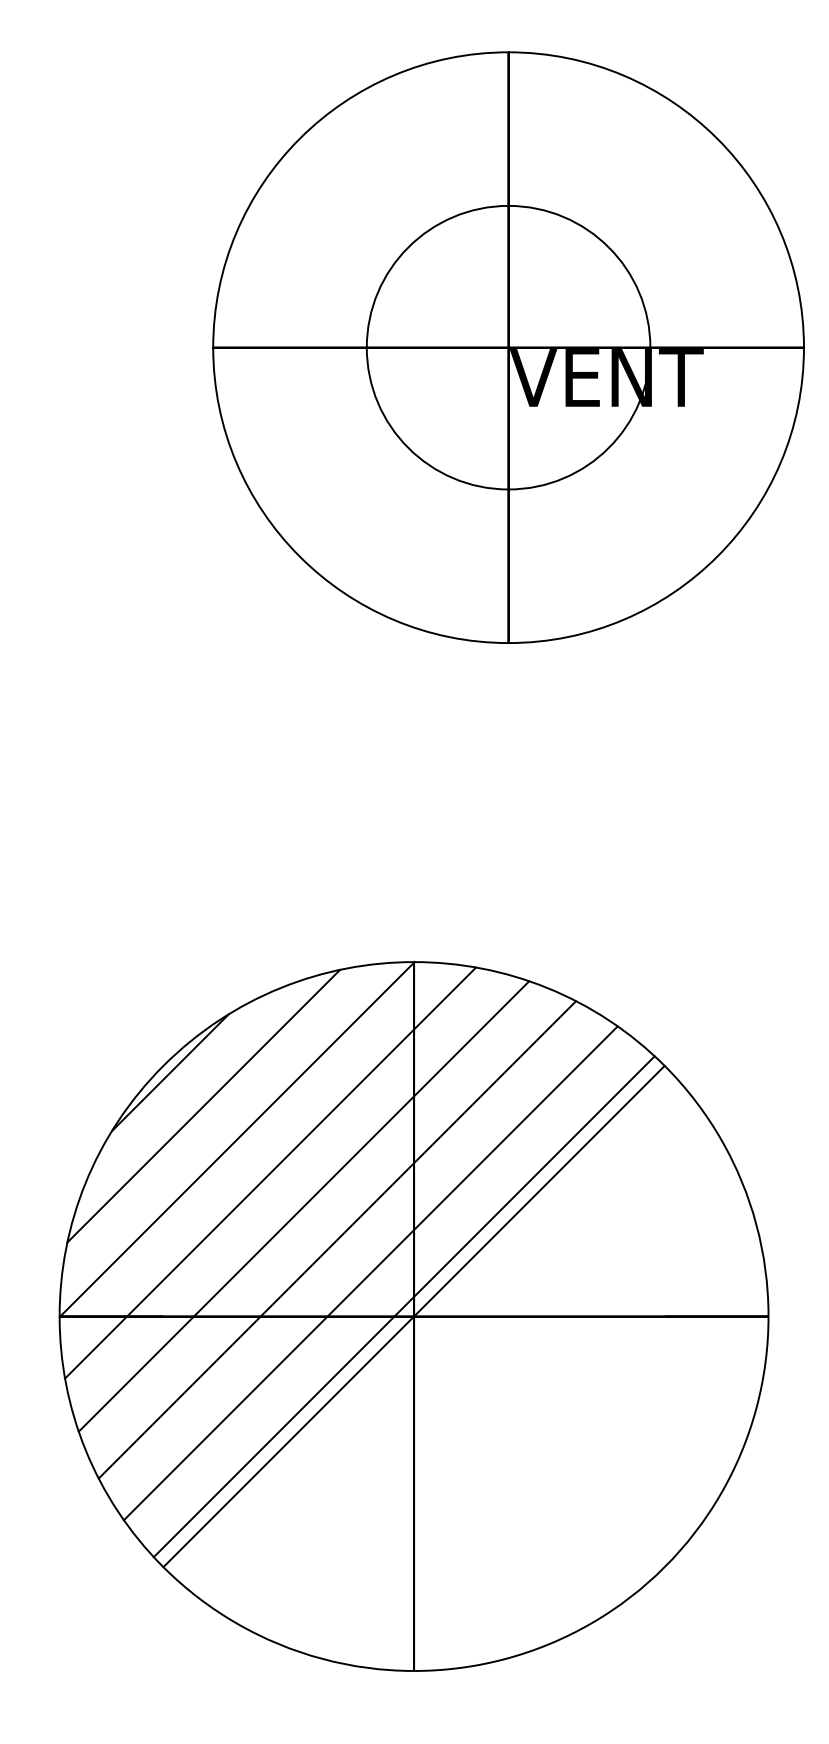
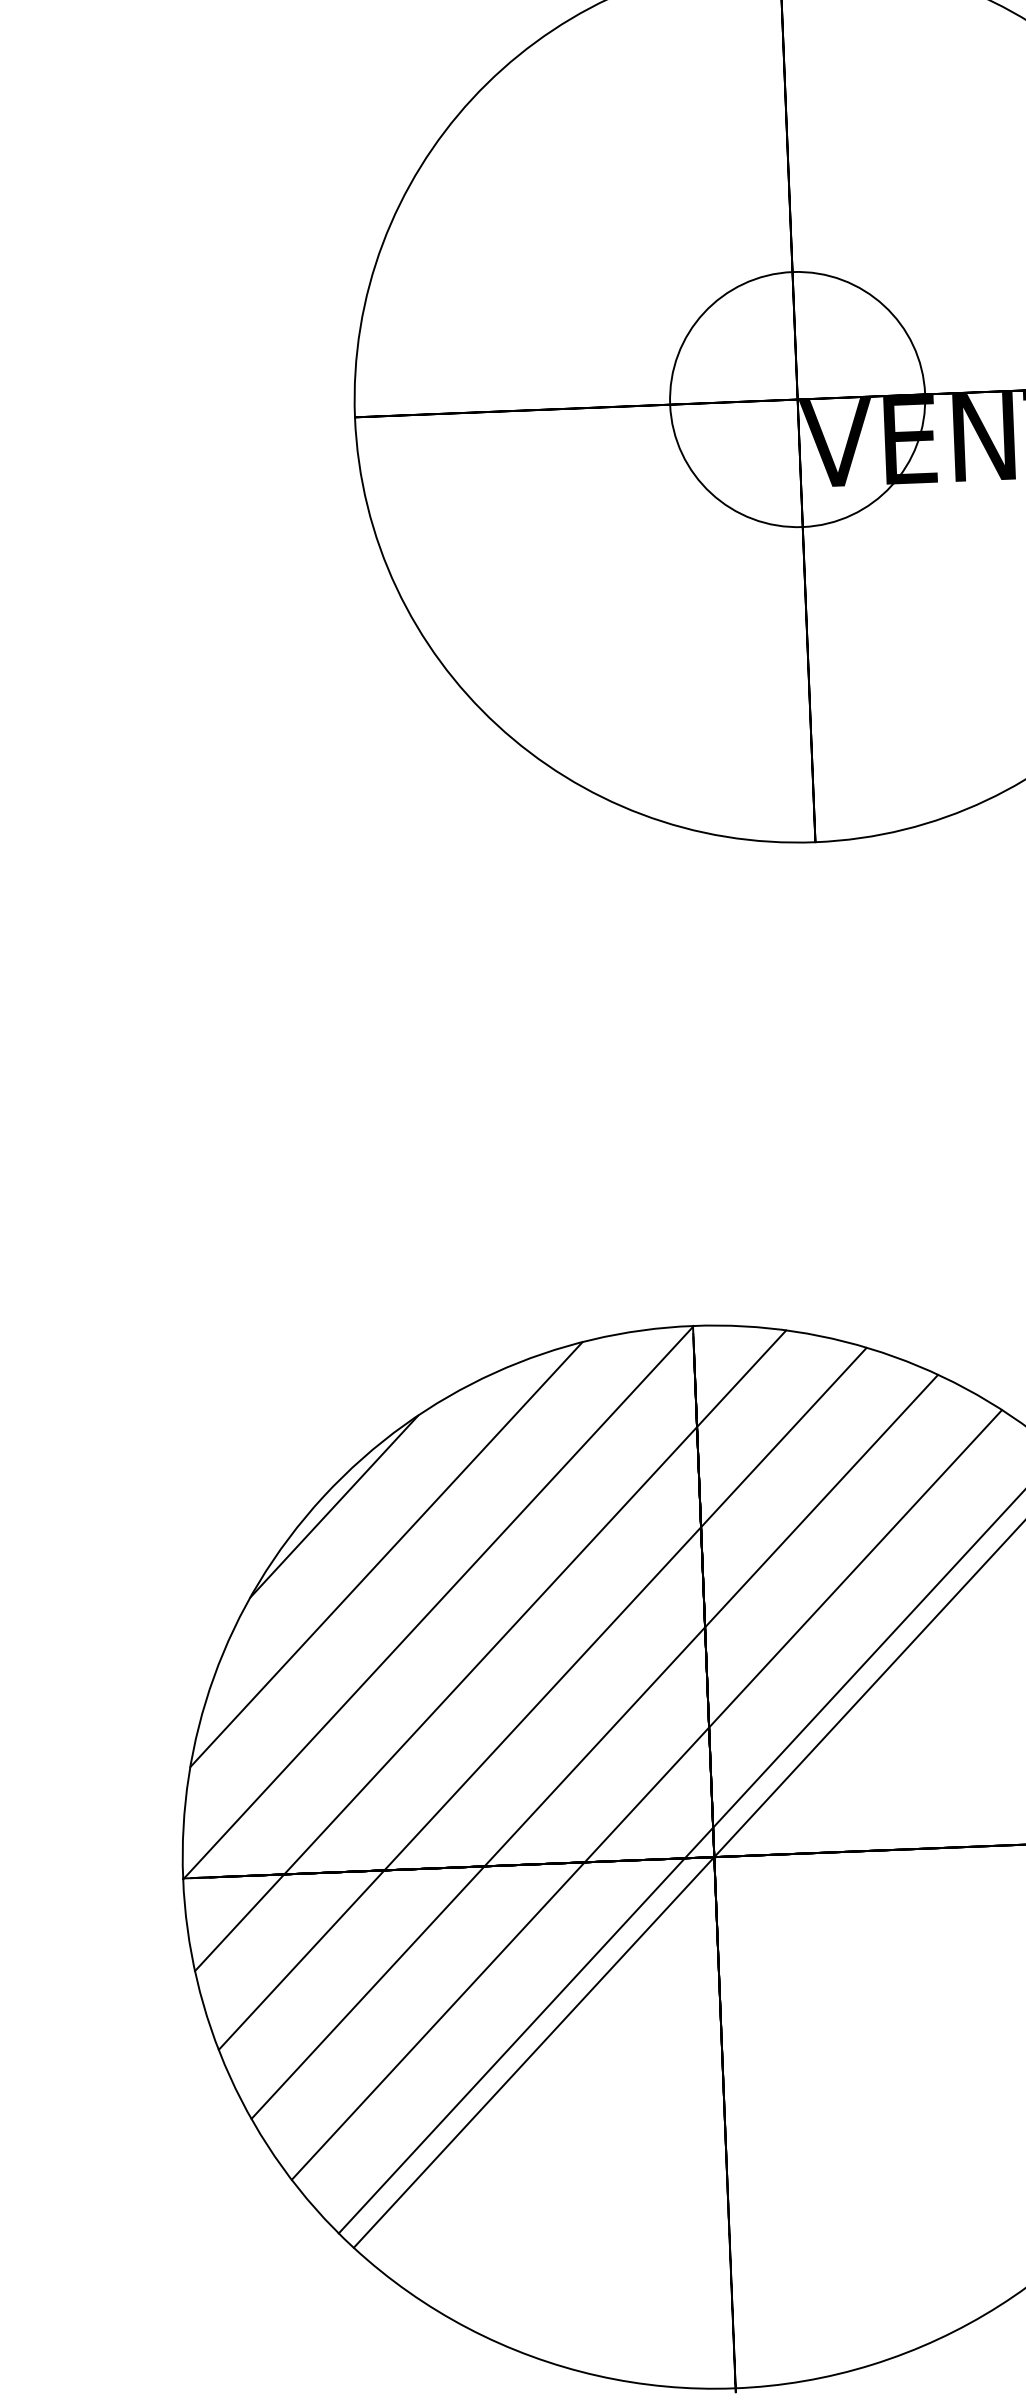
circle: (508, 347) -> (797, 399), size x0.6

